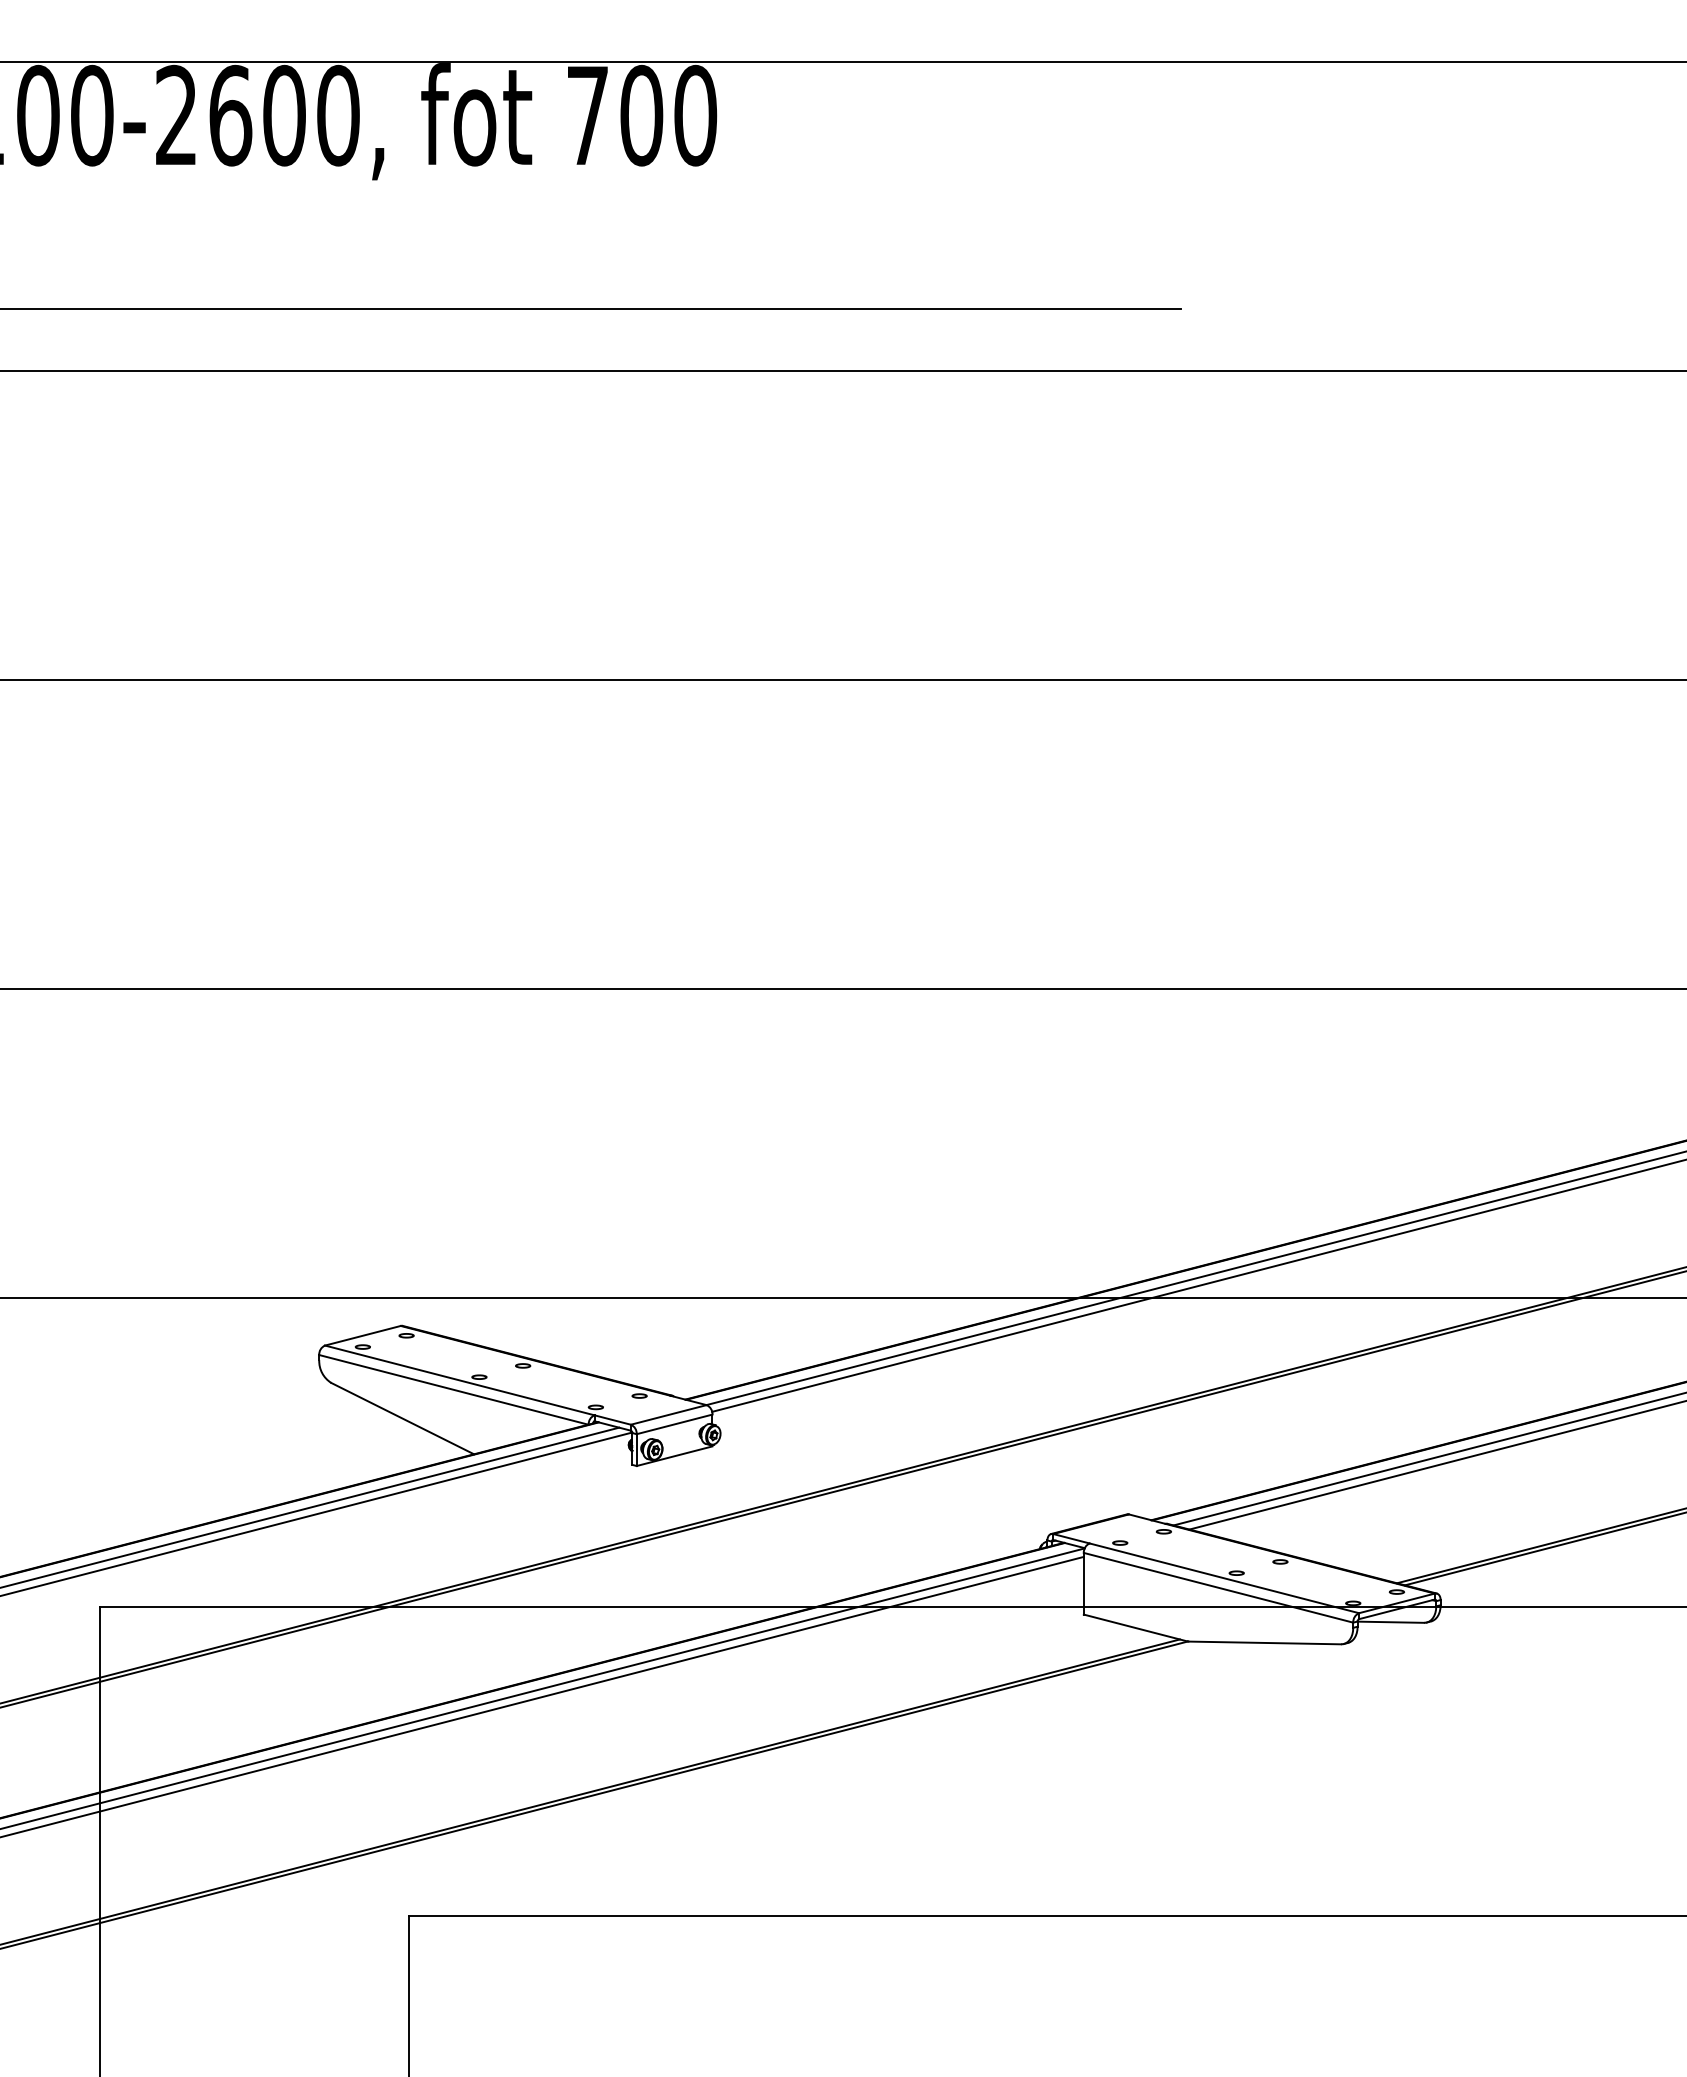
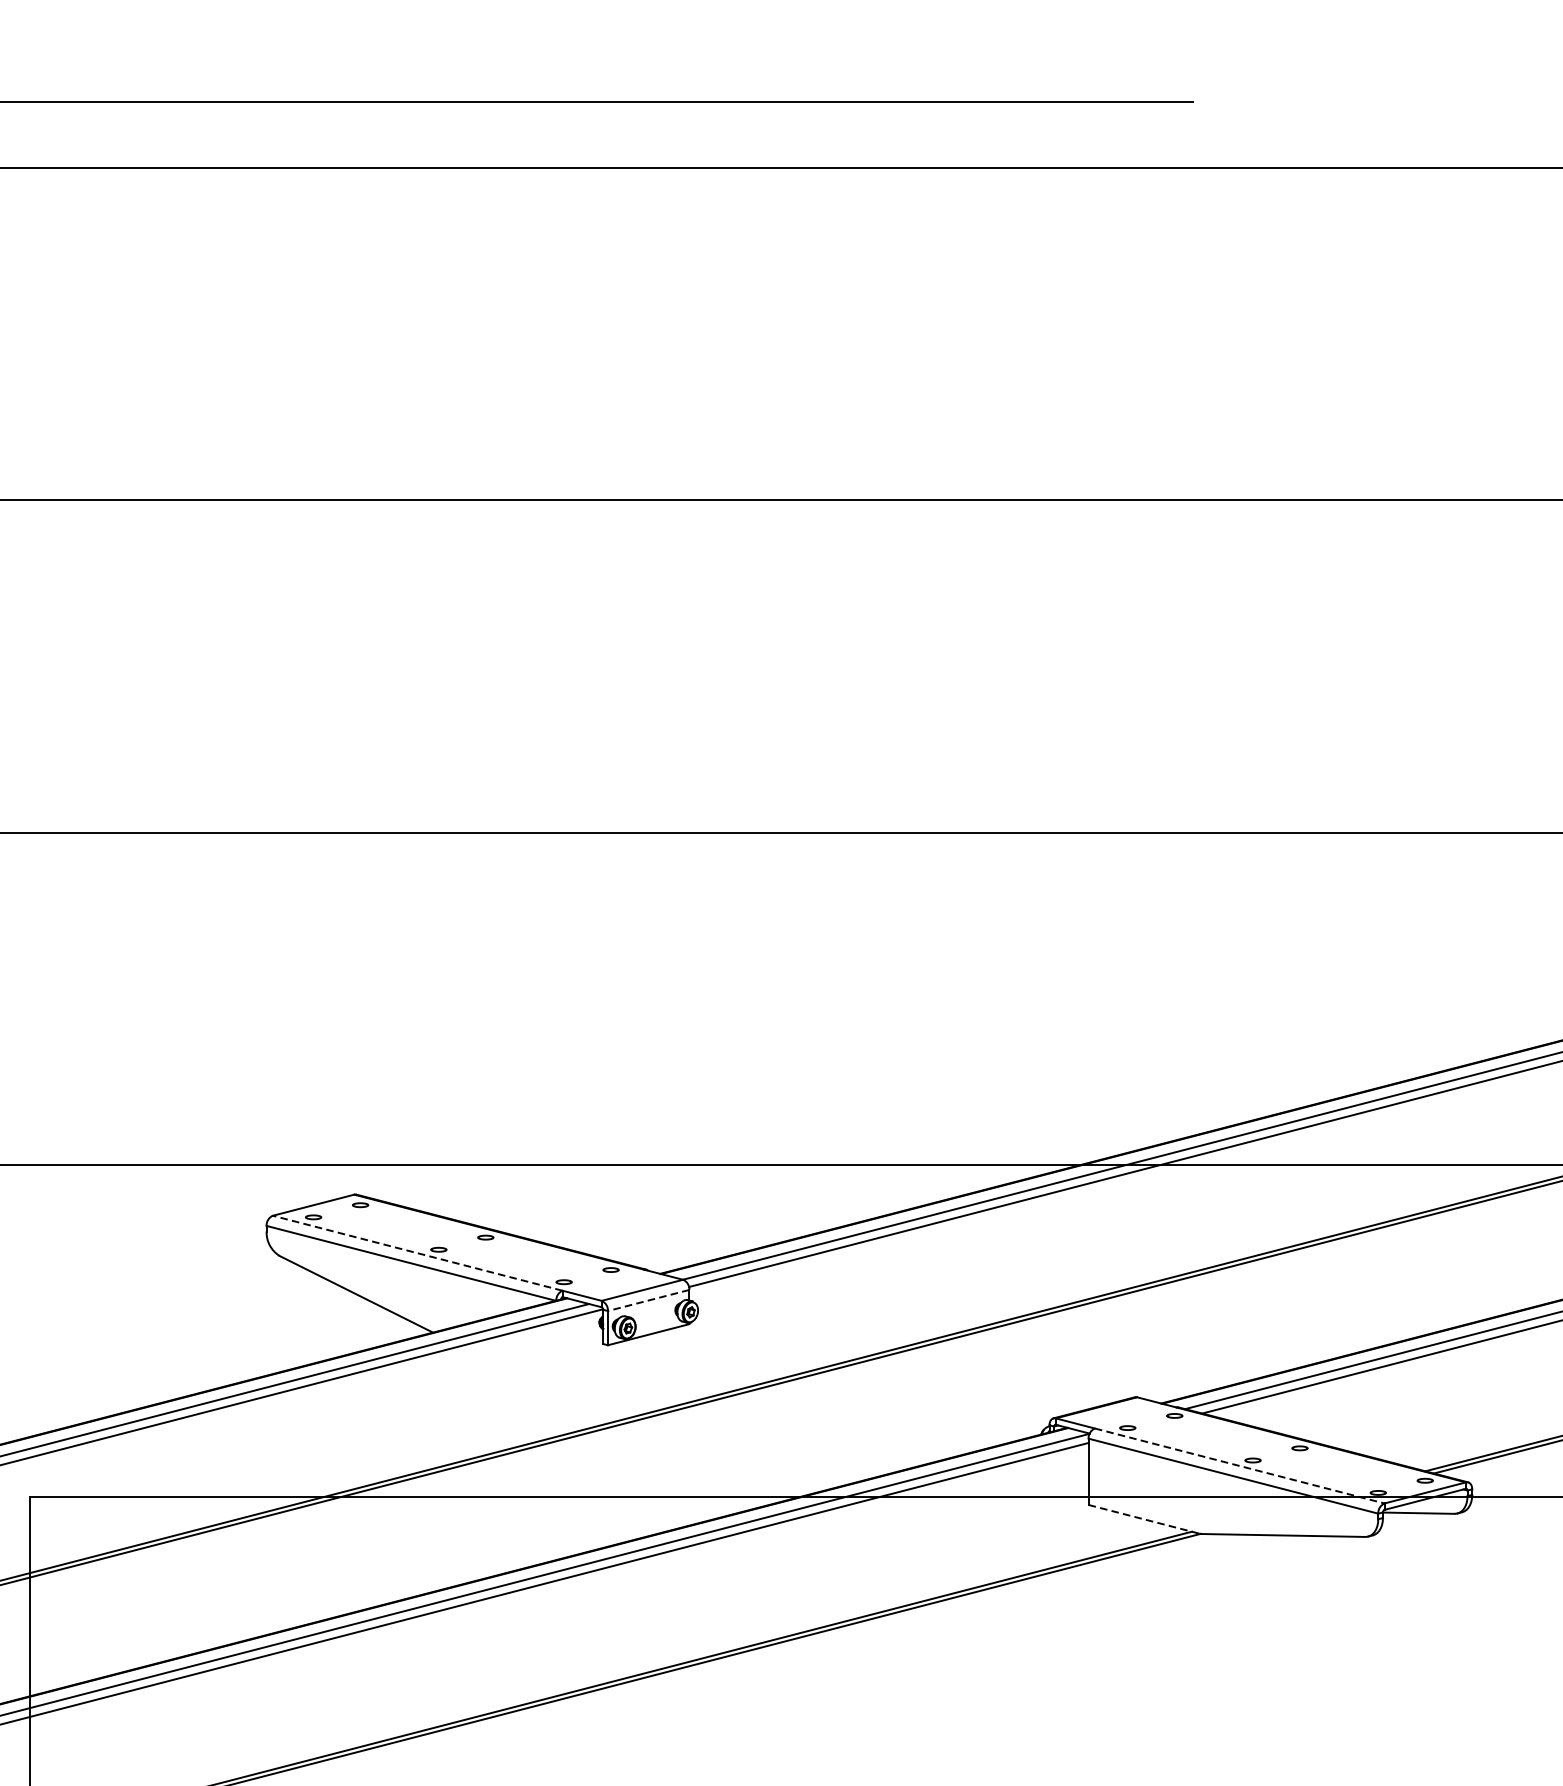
line: (459, 1380) -> (417, 1253), solid -> dashed
line: (674, 1424) -> (648, 1300), solid -> dashed
line: (1224, 1578) -> (1239, 1466), solid -> dashed
line: (1135, 1628) -> (1144, 1519), solid -> dashed

